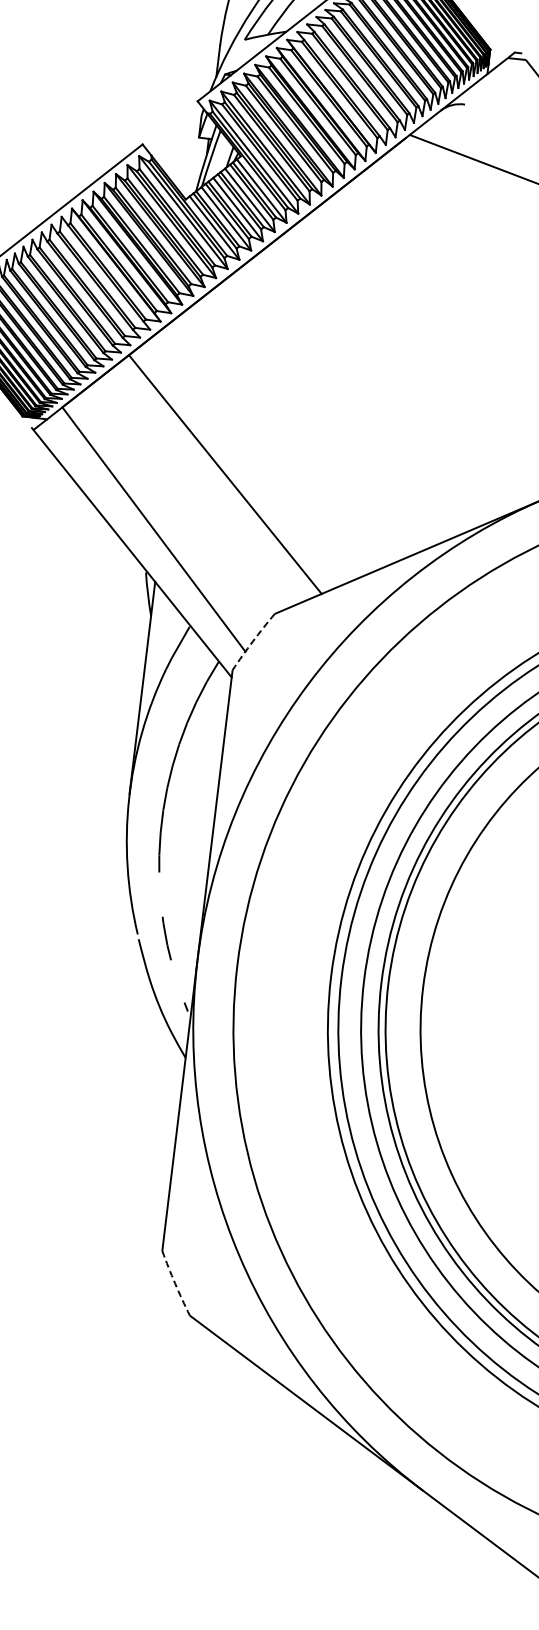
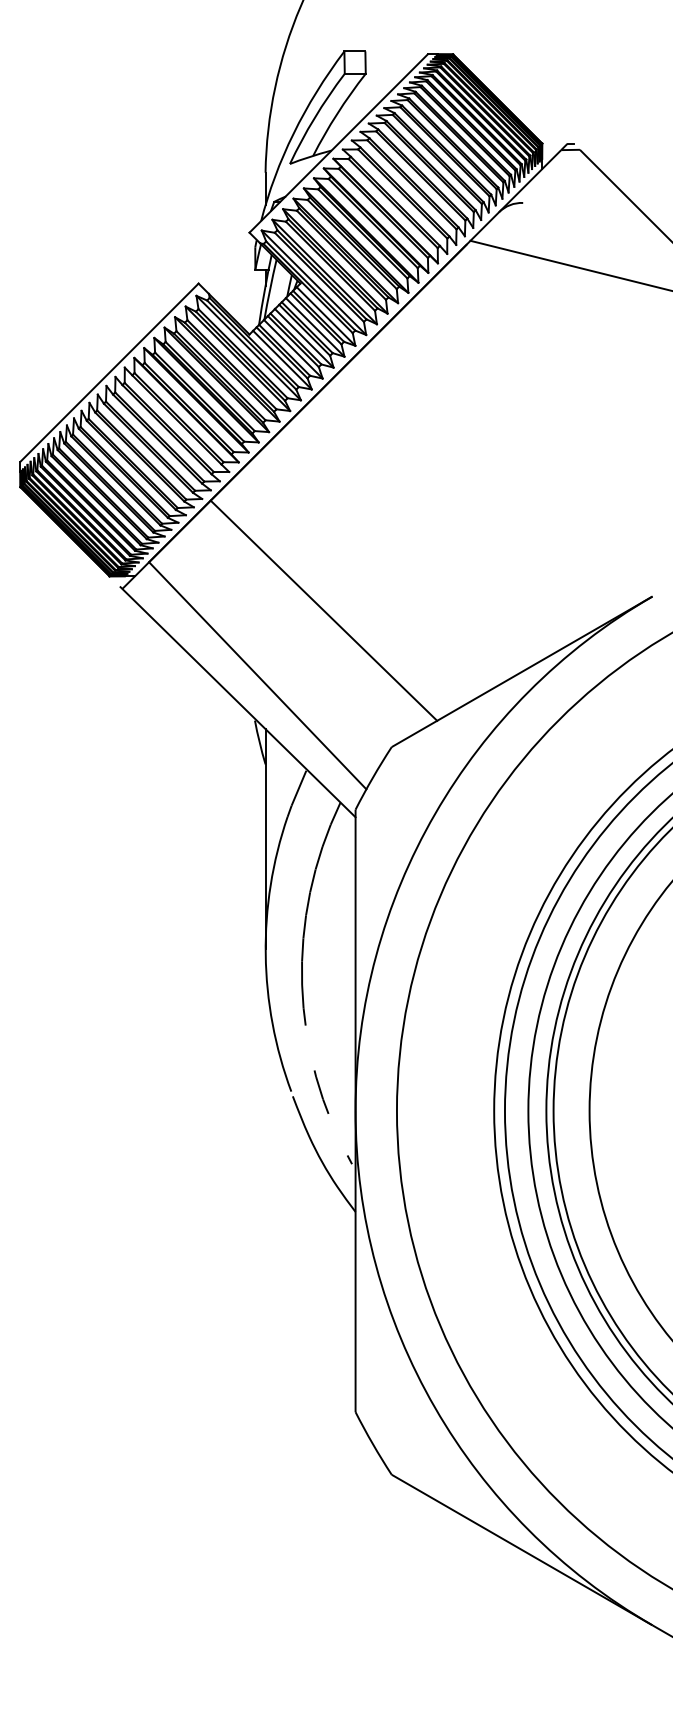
arc: (252, 641) -> (372, 777), dashed -> solid
arc: (174, 1283) -> (372, 1443), dashed -> solid

